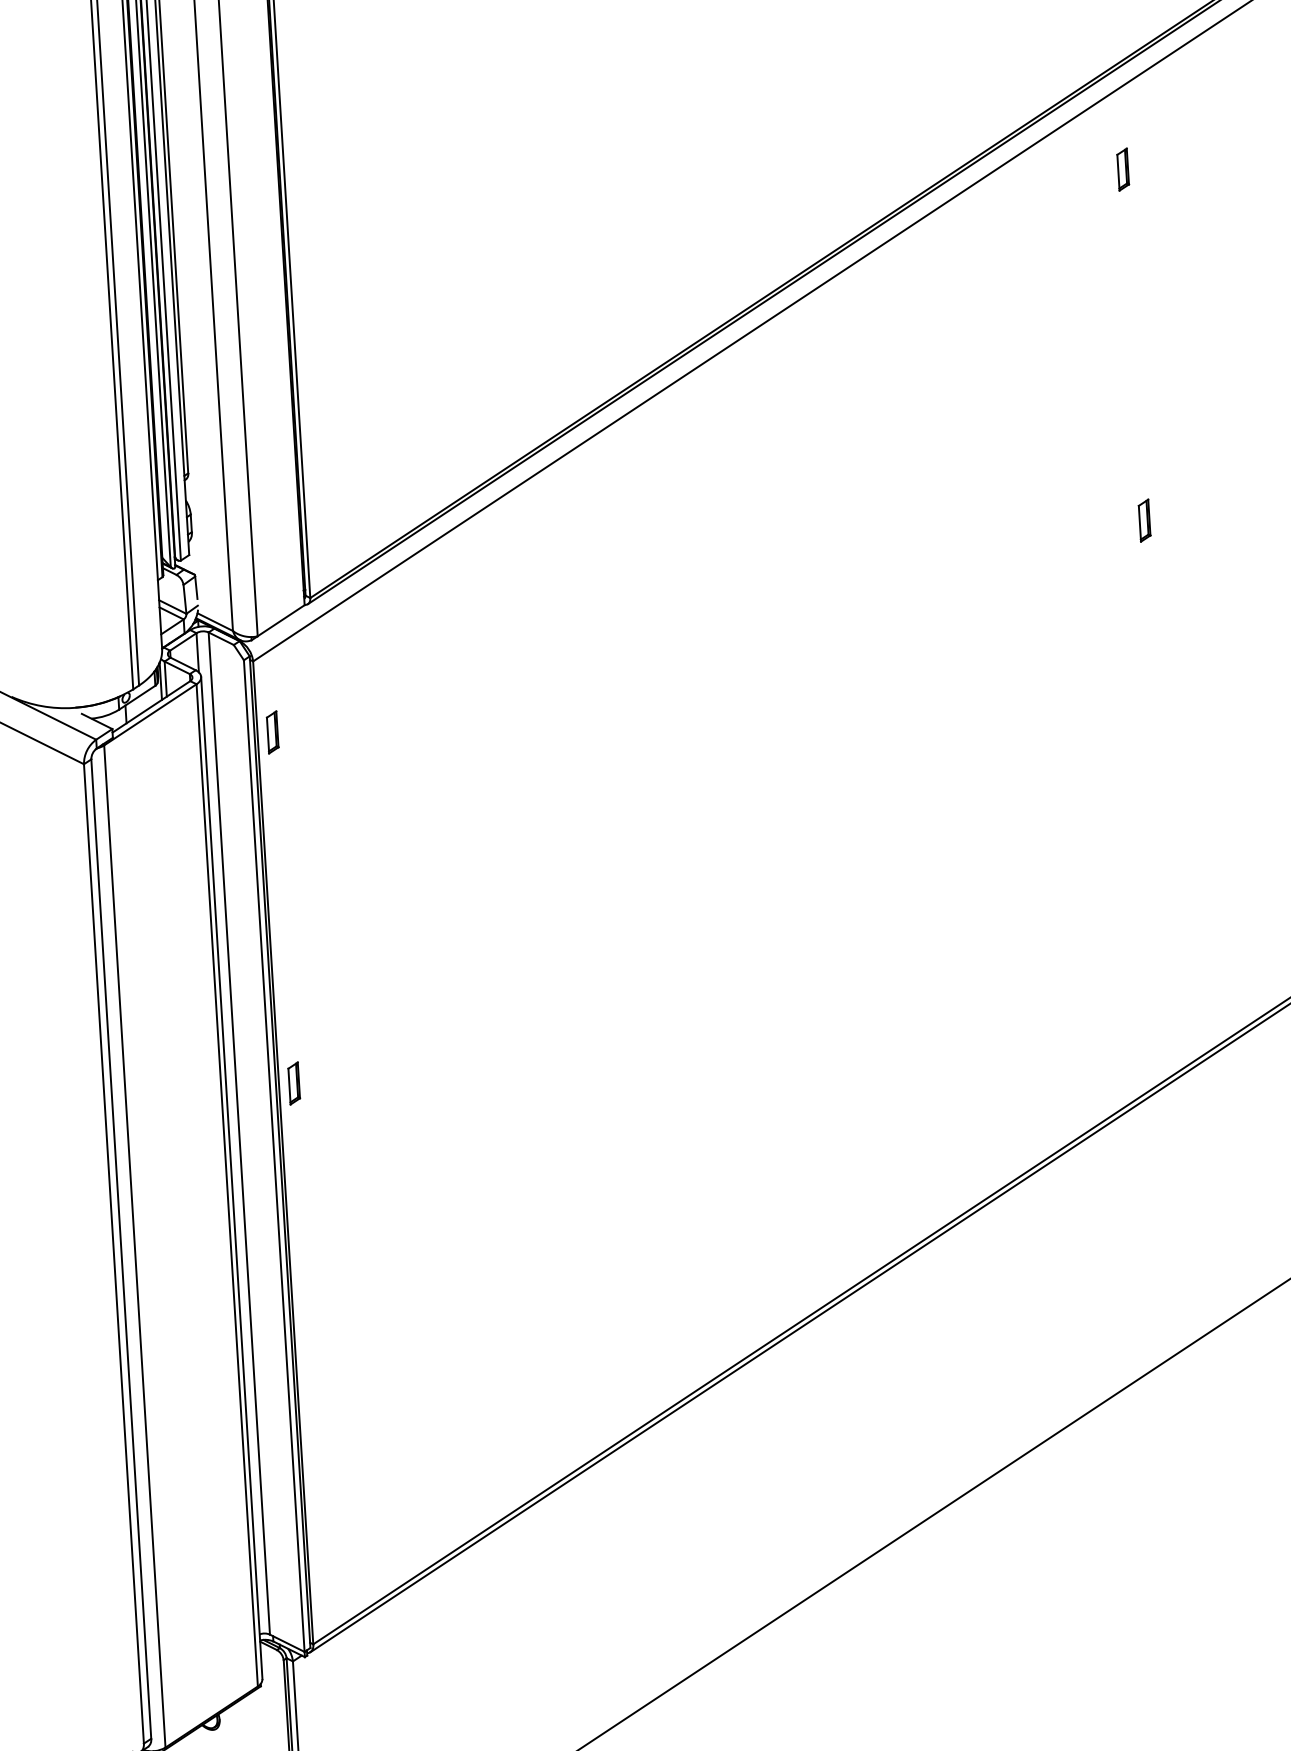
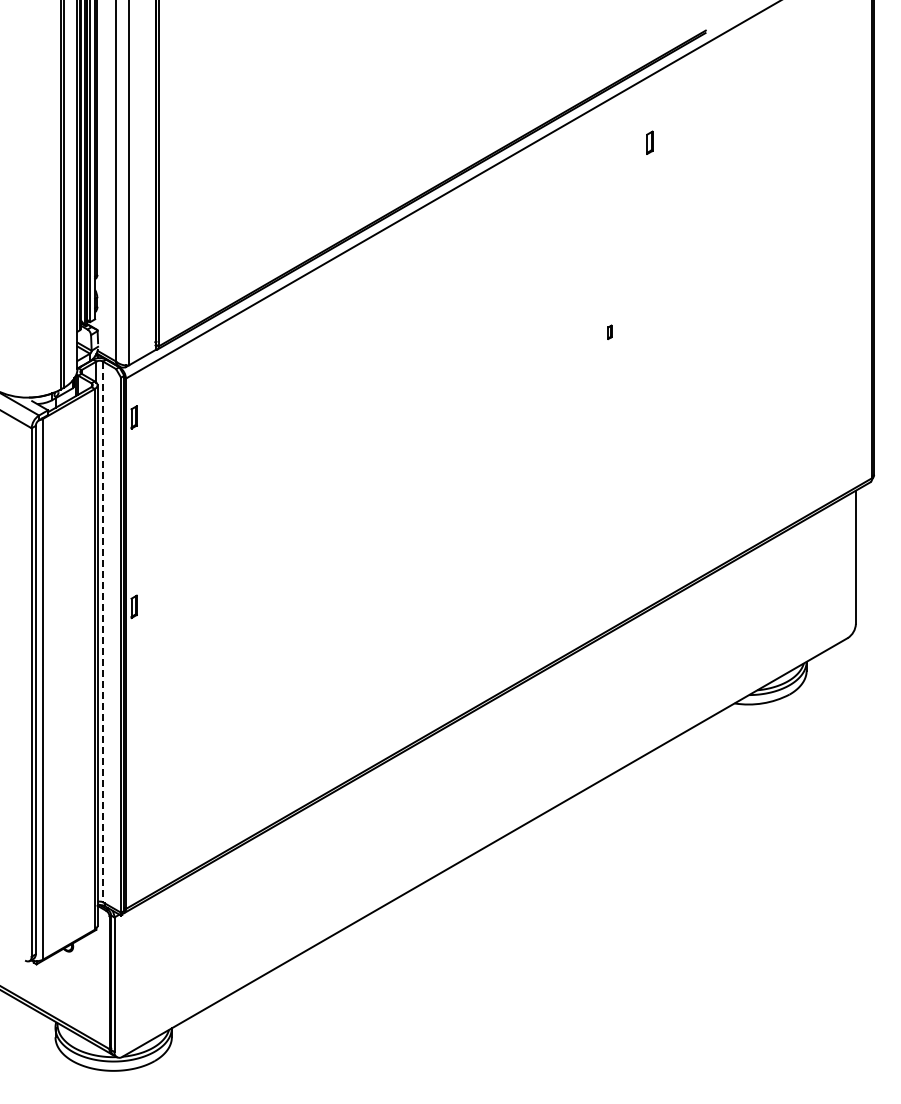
part: (1122, 169) -> (649, 142), moved
part: (1143, 521) -> (609, 332), size x0.6
line: (240, 1134) -> (103, 632), solid -> dashed

